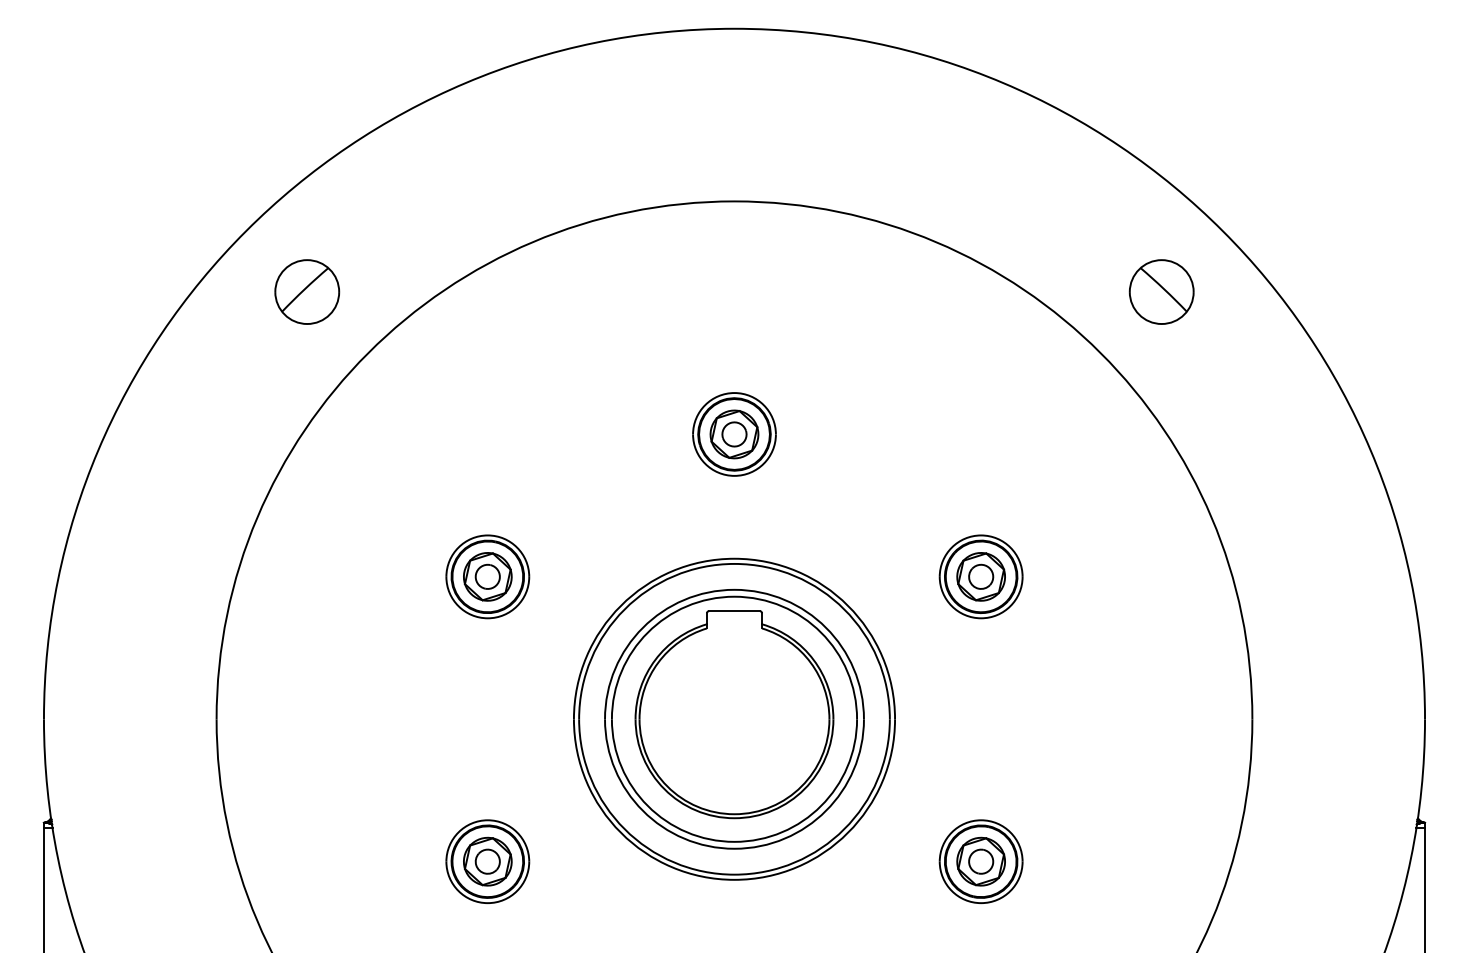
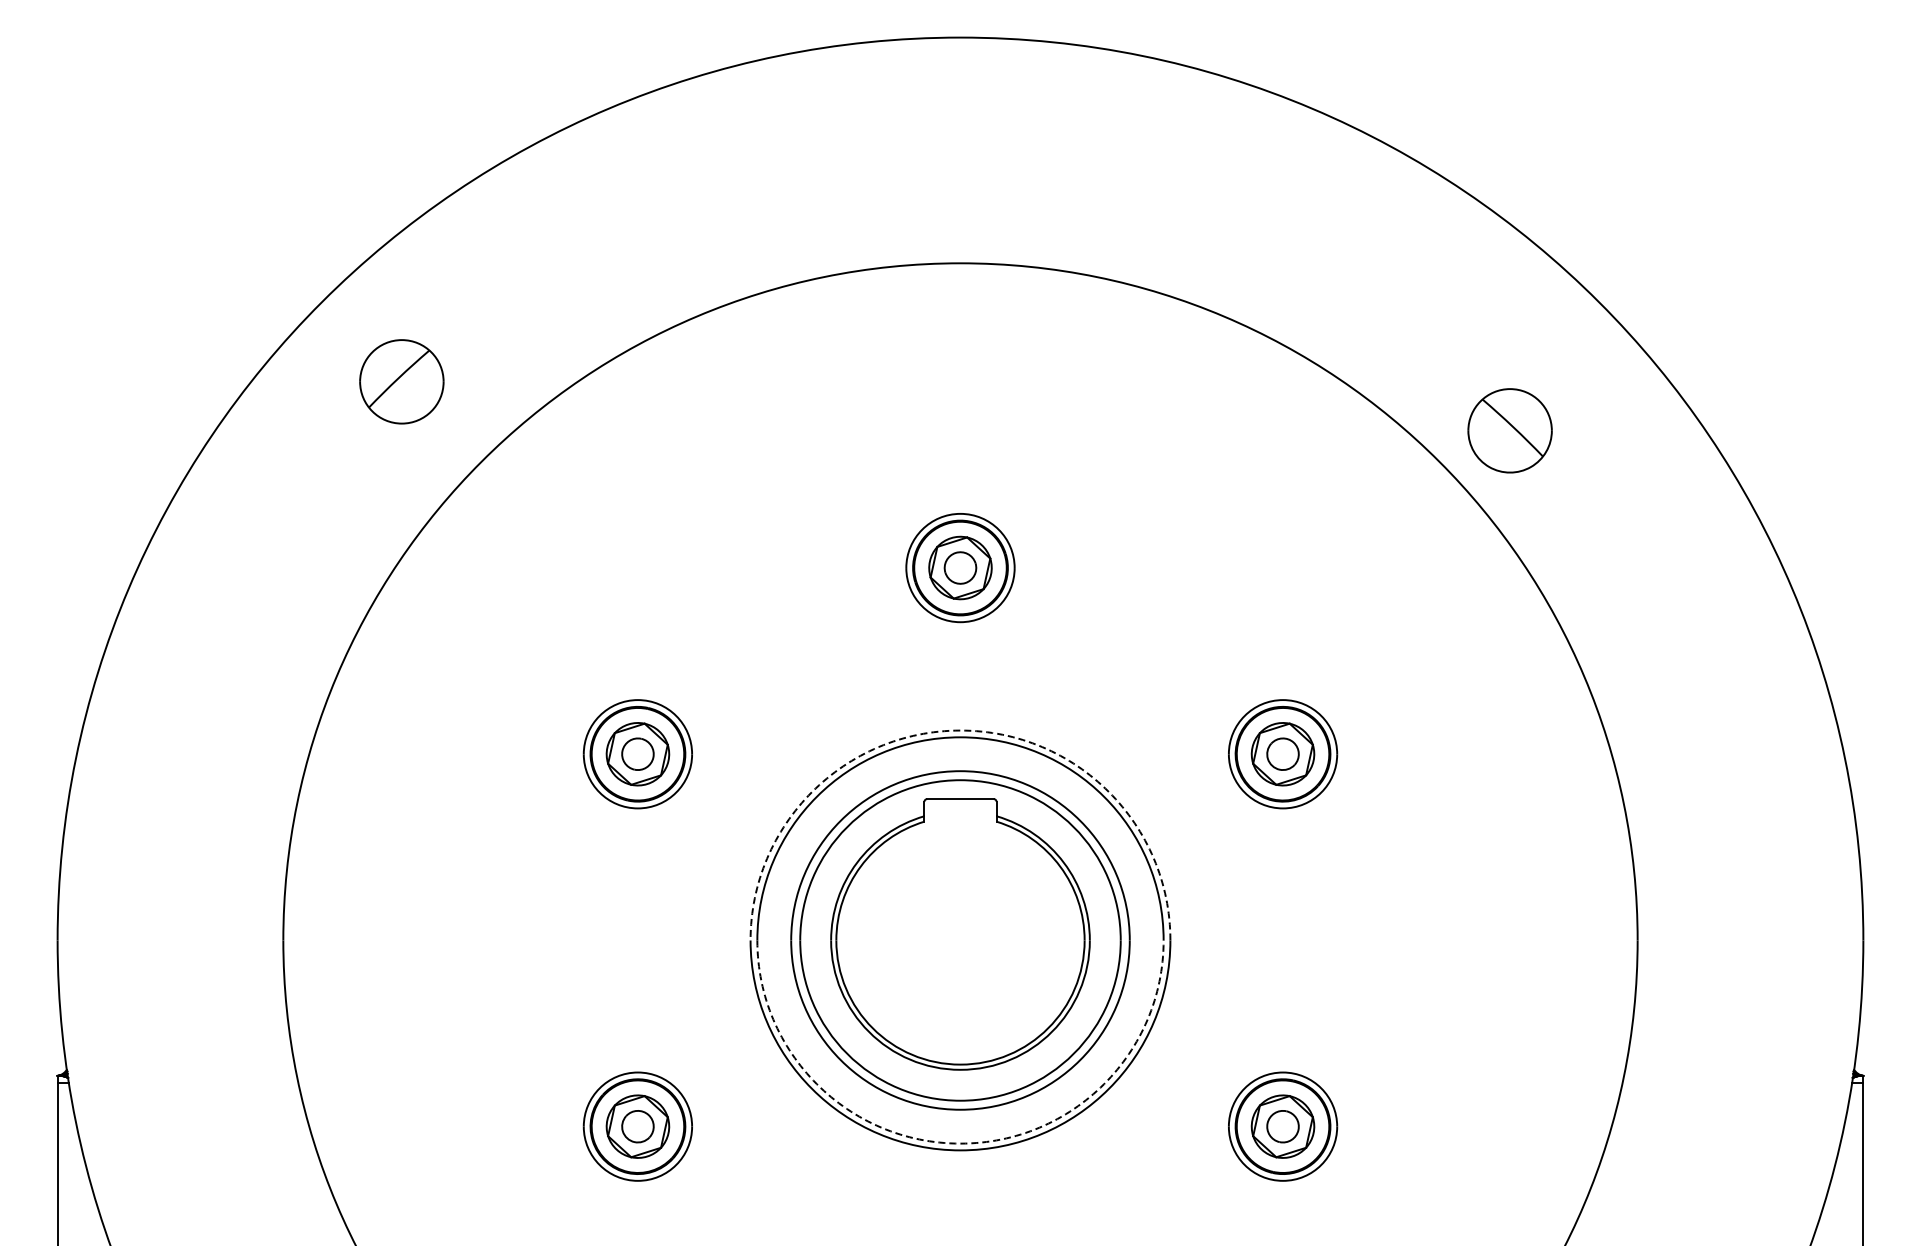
part: (1161, 291) -> (1509, 430), moved
arc: (734, 558) -> (960, 730), solid -> dashed
arc: (734, 874) -> (960, 1143), solid -> dashed

